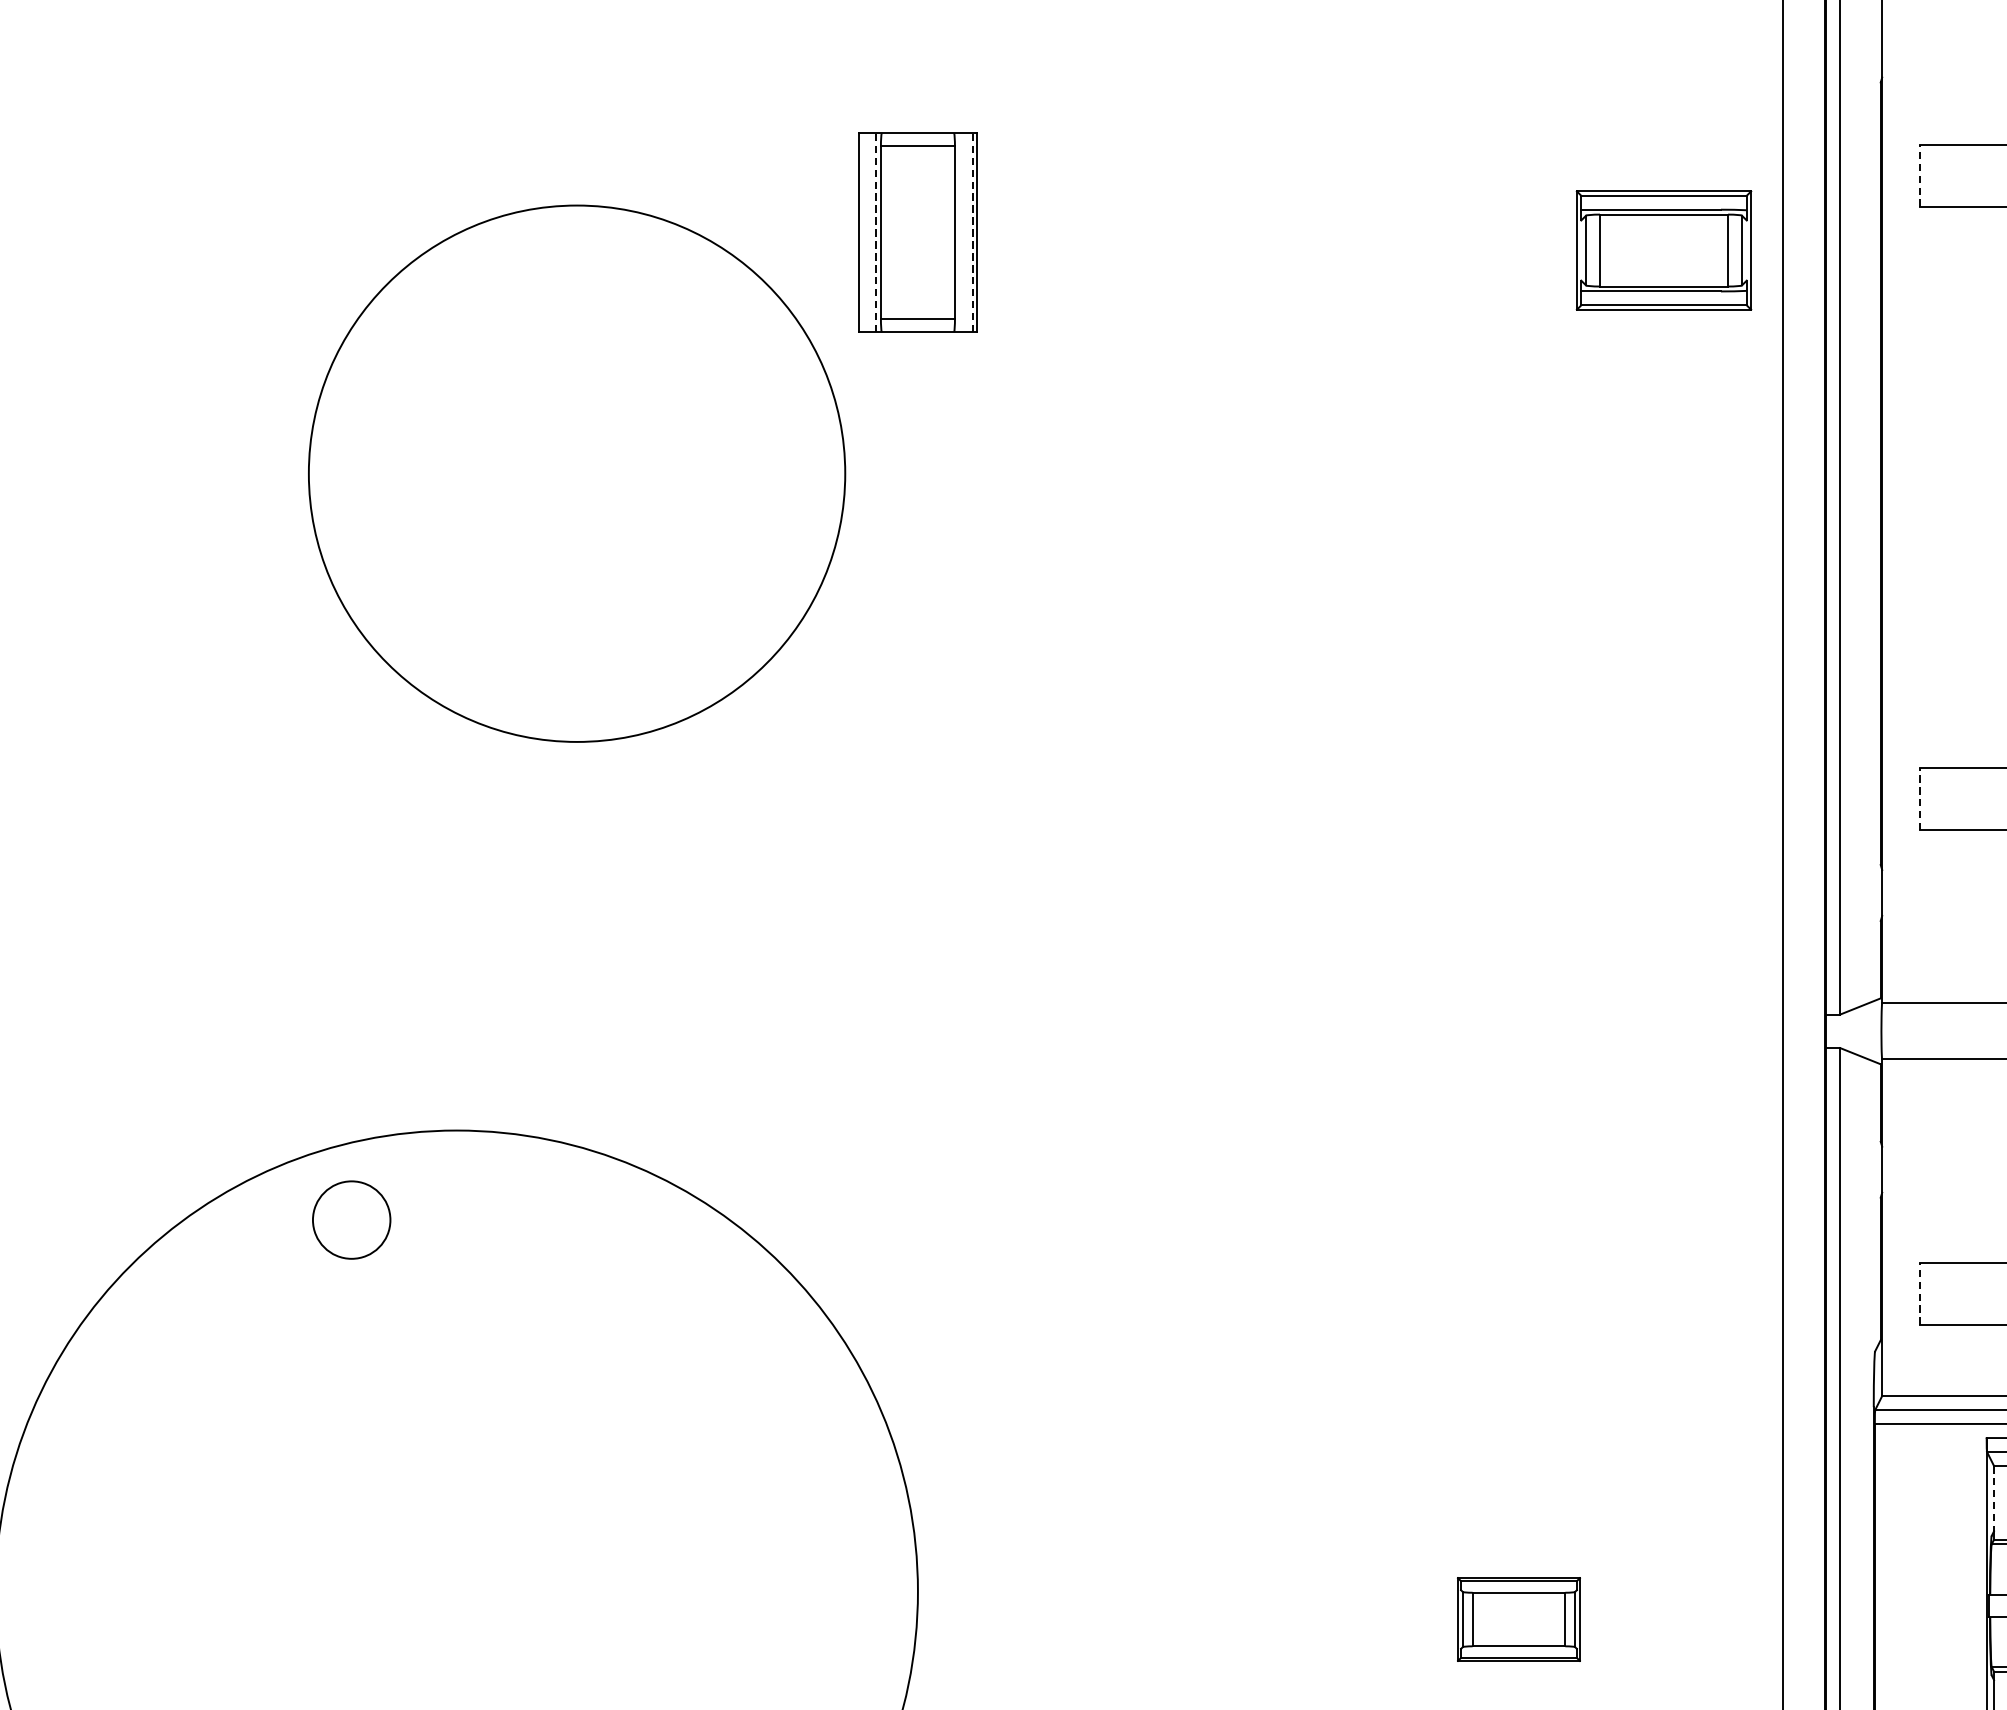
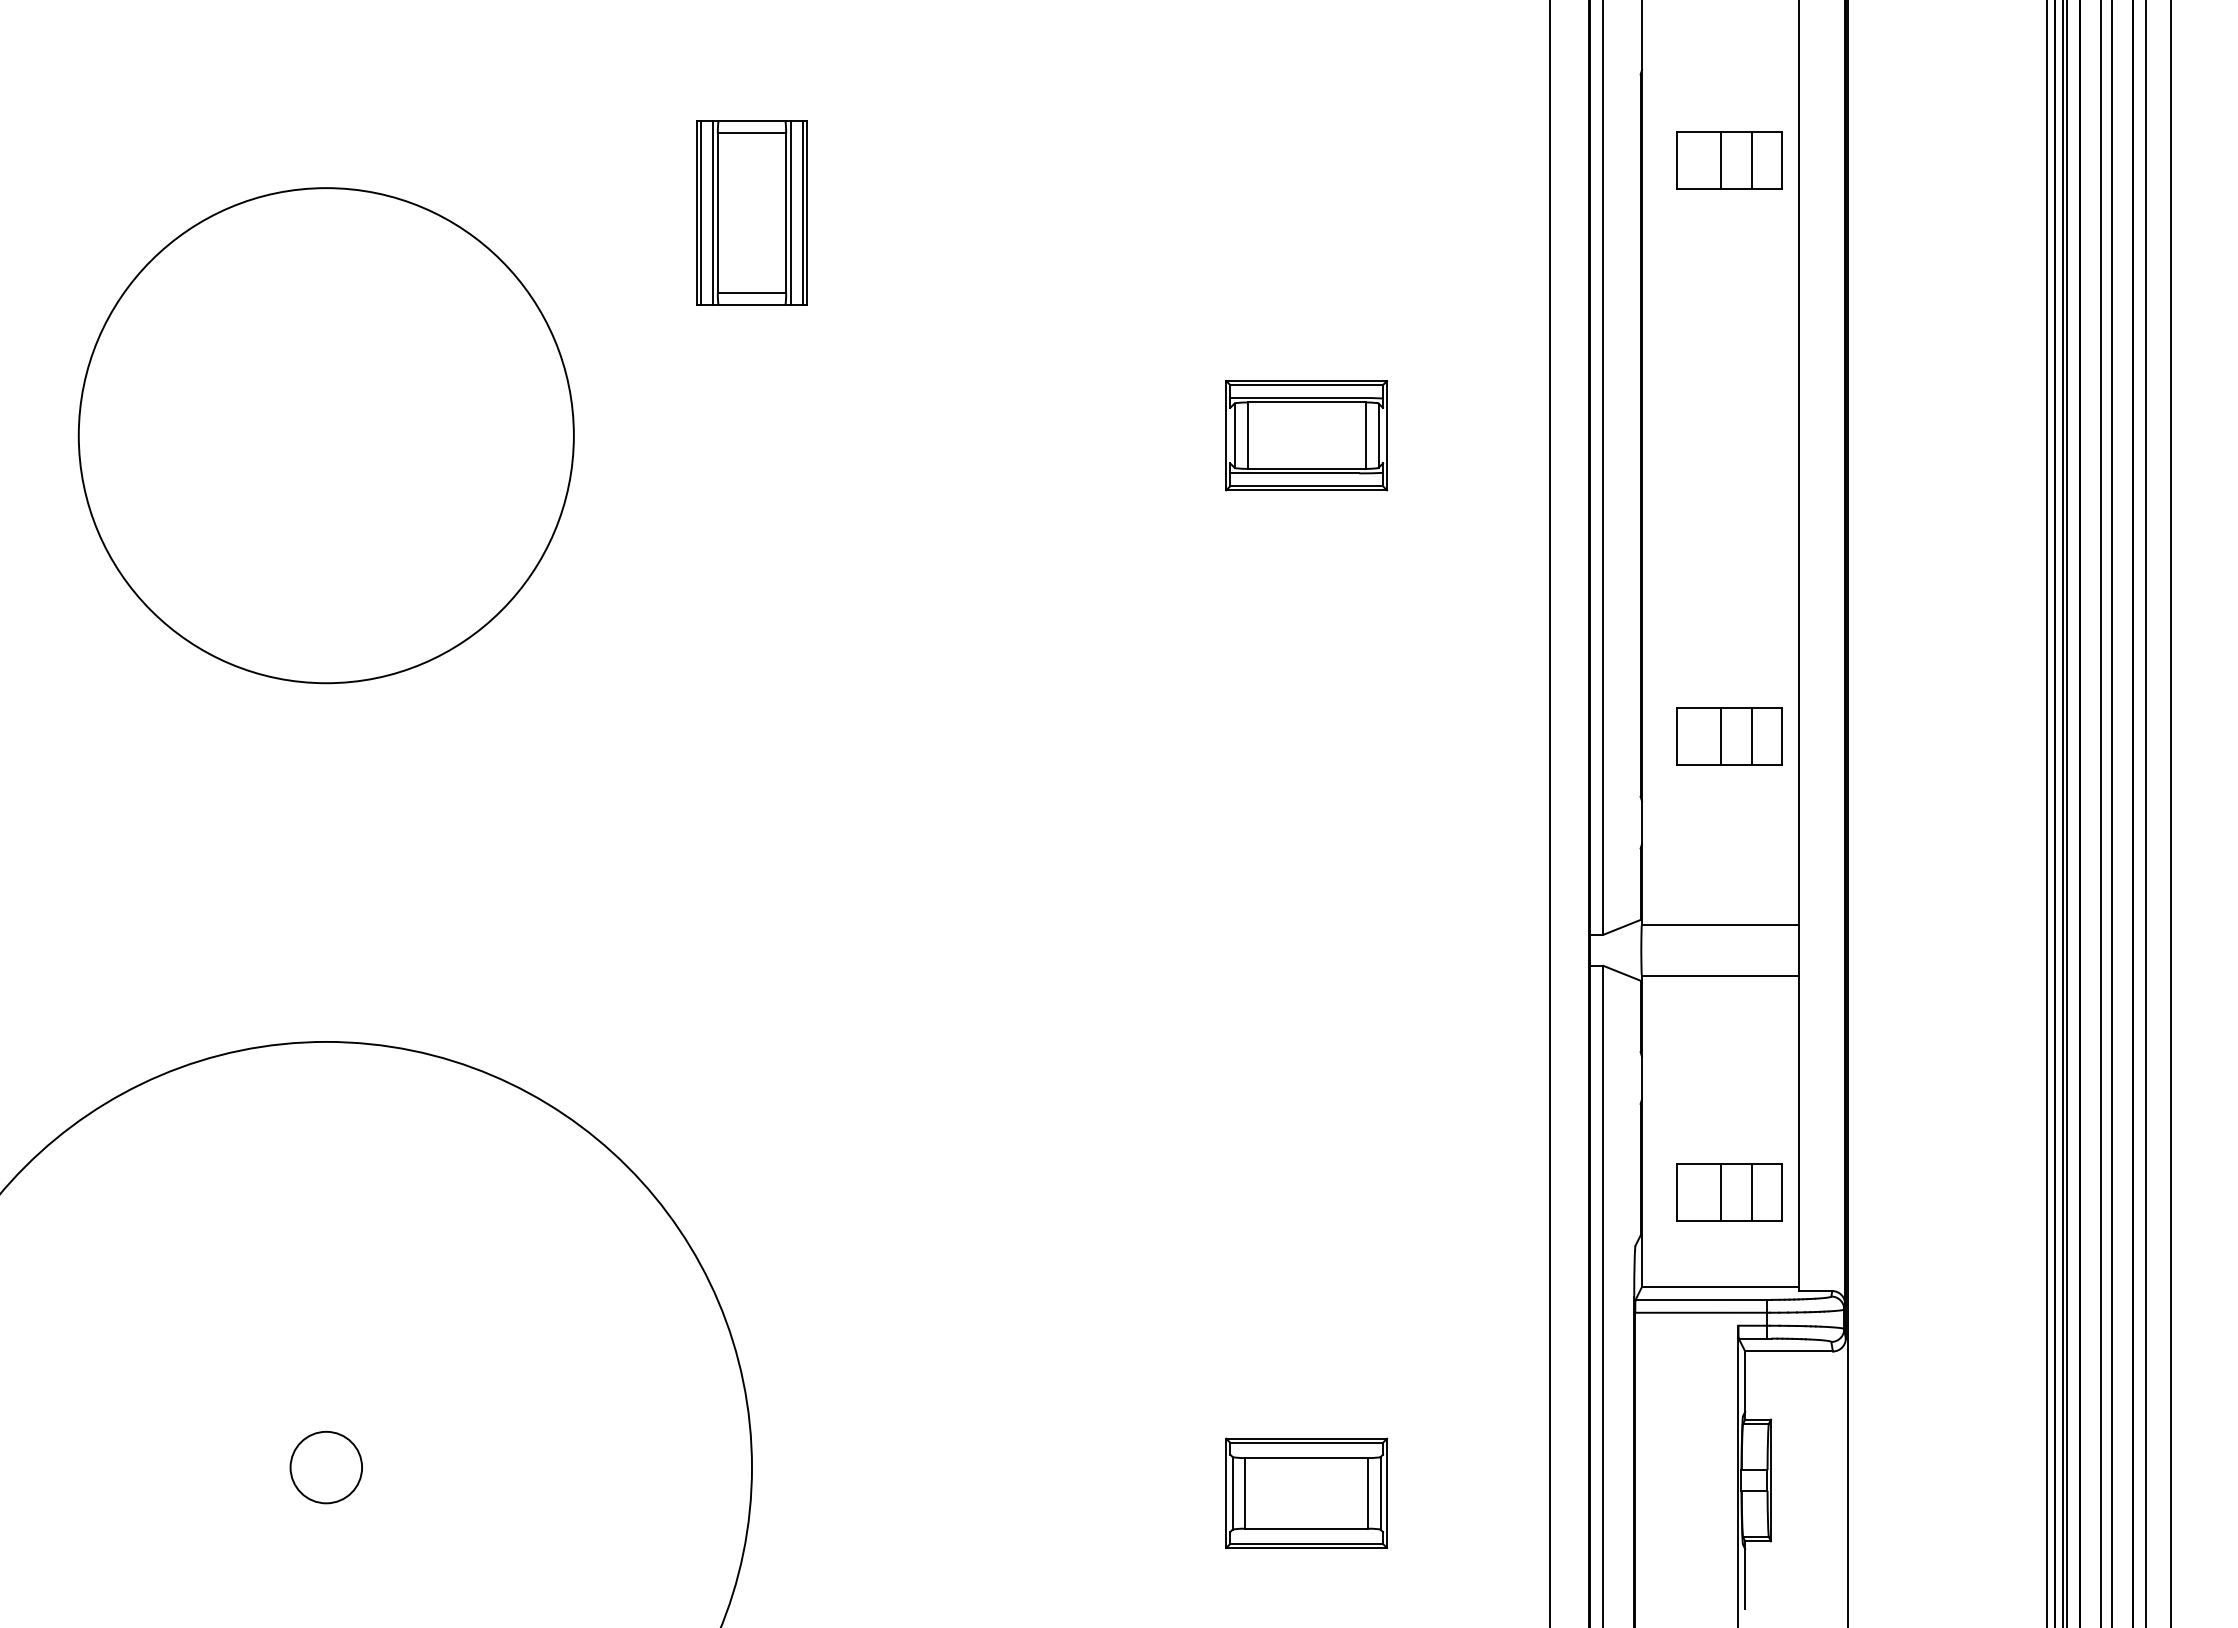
line: (1919, 175) -> (1676, 160), dashed -> solid
line: (1968, 175) -> (1721, 160), added
line: (2000, 175) -> (1751, 160), added
line: (863, 231) -> (701, 212), added
line: (959, 231) -> (790, 212), added
line: (876, 233) -> (713, 213), dashed -> solid
line: (972, 233) -> (802, 213), dashed -> solid
part: (1663, 250) -> (1306, 435), moved
circle: (576, 473) -> (325, 435), moved
line: (1968, 798) -> (1721, 735), added
line: (2000, 798) -> (1751, 735), added
line: (1919, 799) -> (1676, 736), dashed -> solid
circle: (350, 1220) -> (325, 1467), moved
line: (1919, 1293) -> (1676, 1192), dashed -> solid
line: (1968, 1293) -> (1721, 1192), added
line: (2000, 1293) -> (1751, 1192), added
line: (1994, 1499) -> (1745, 1382), dashed -> solid
part: (1518, 1618) -> (1306, 1492), size x1.43

